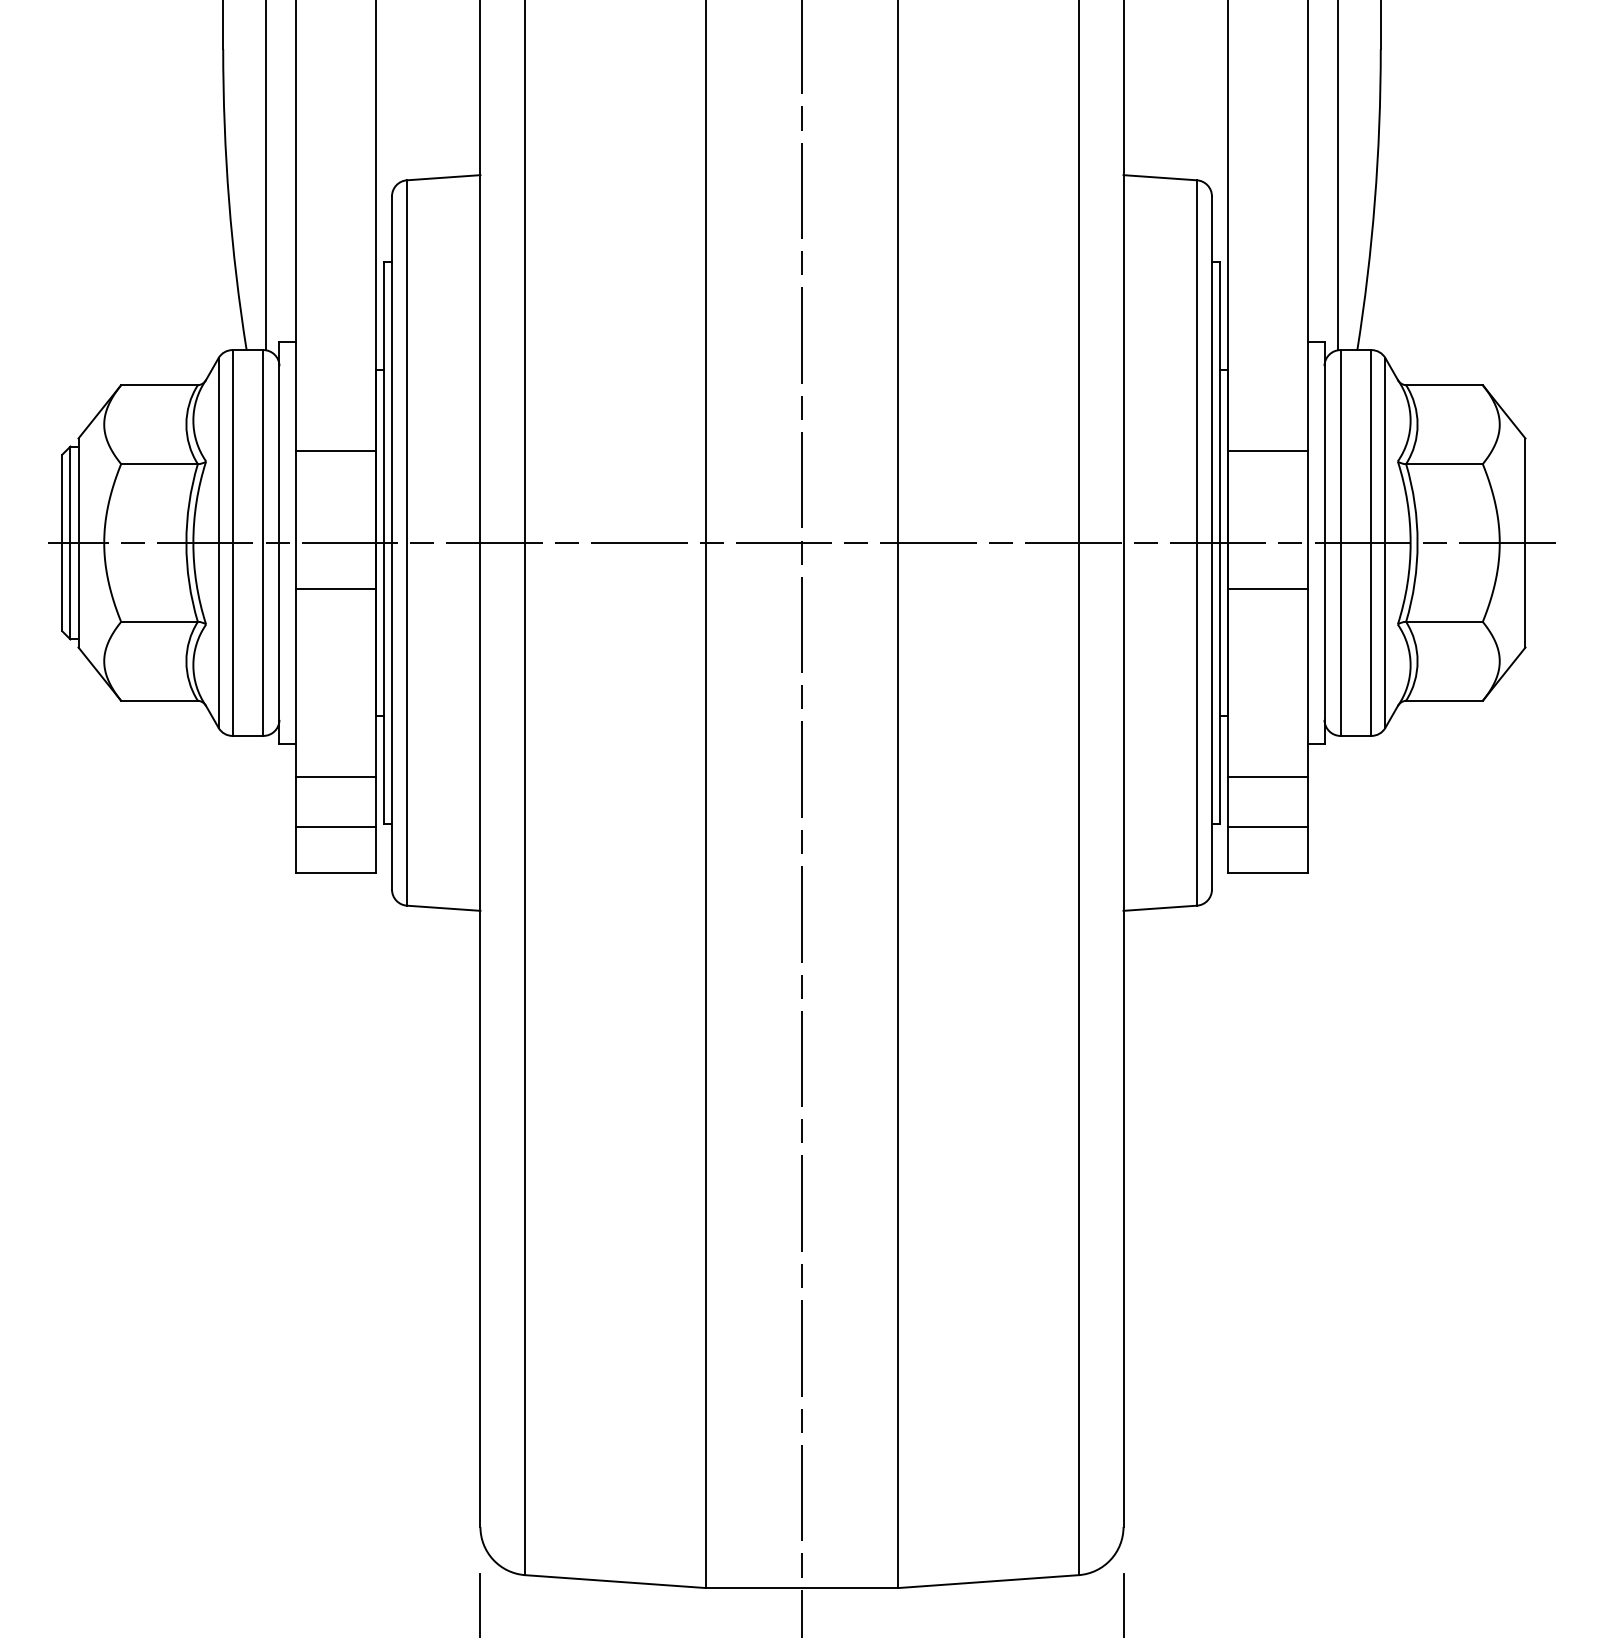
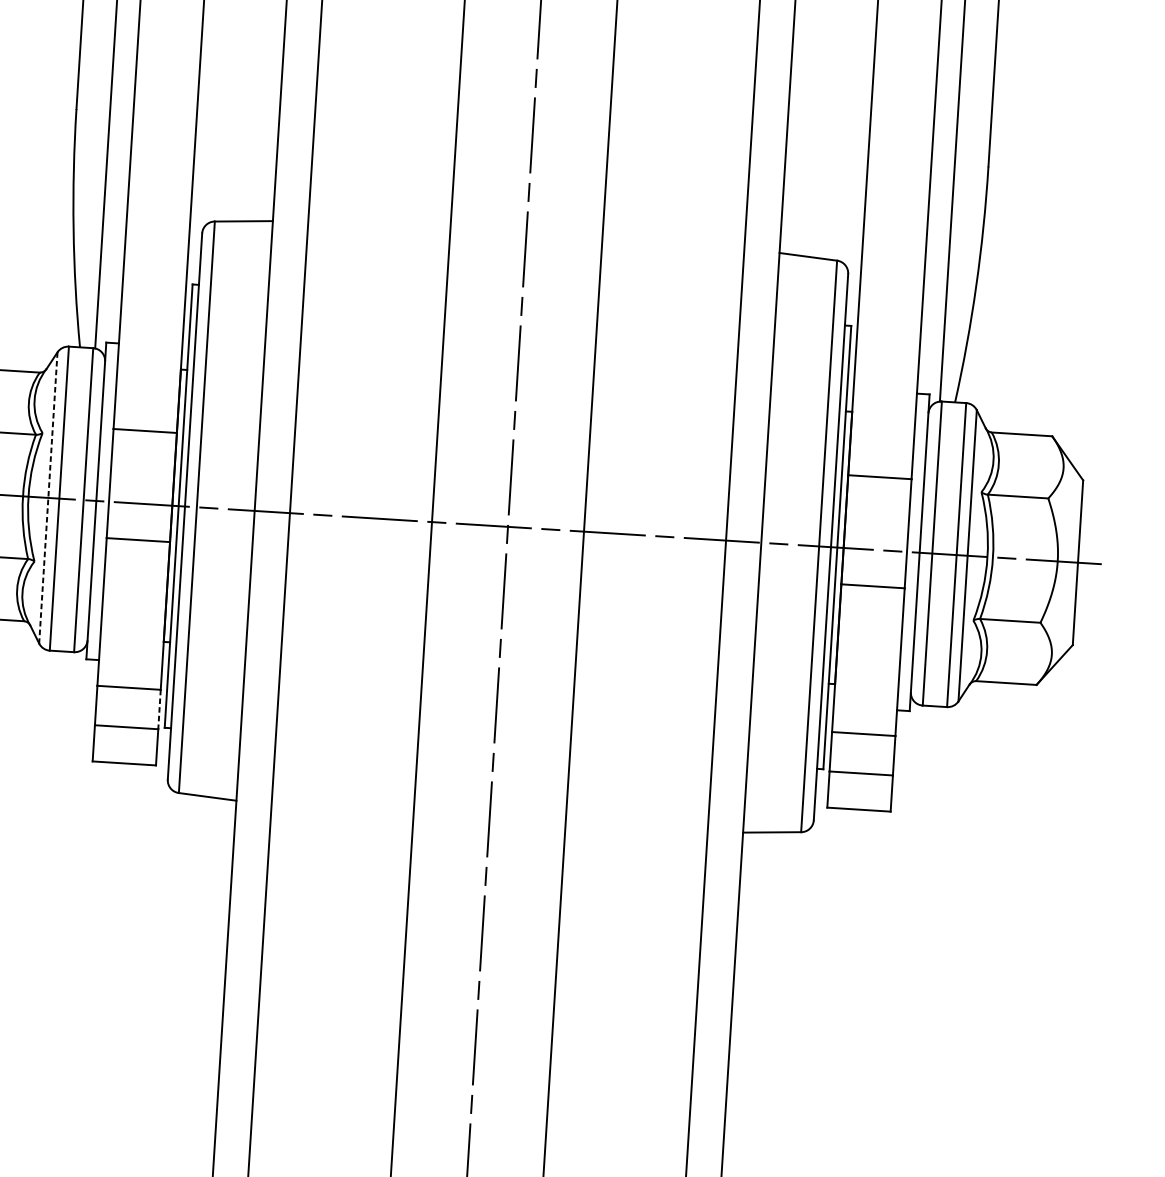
line: (218, 543) -> (48, 498), solid -> dashed
line: (375, 802) -> (159, 710), solid -> dashed

